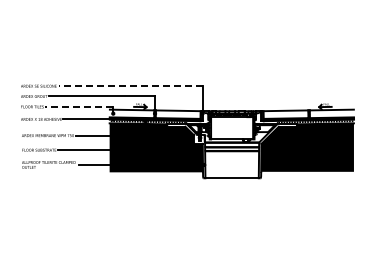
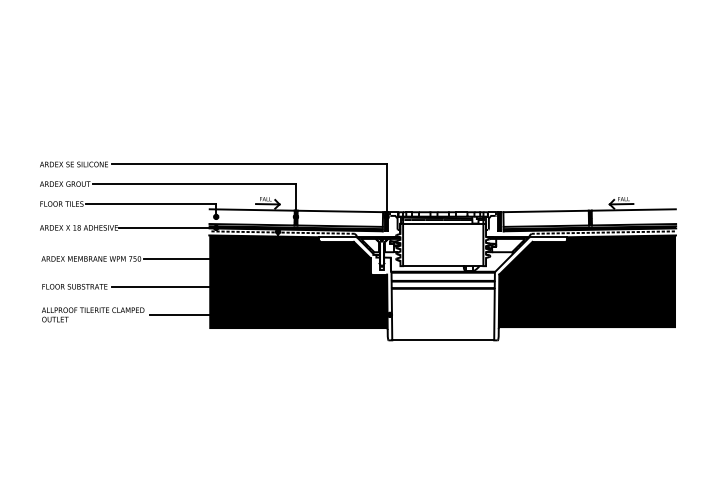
line: (130, 86) -> (249, 165), dashed -> solid
line: (79, 106) -> (151, 203), dashed -> solid

